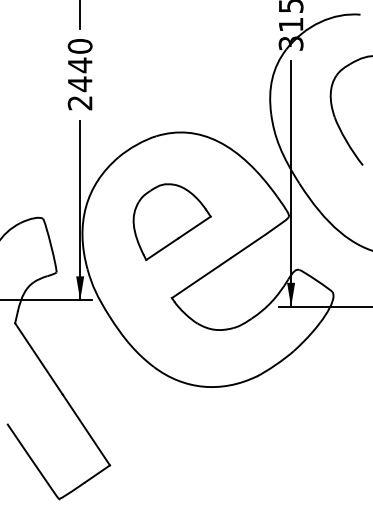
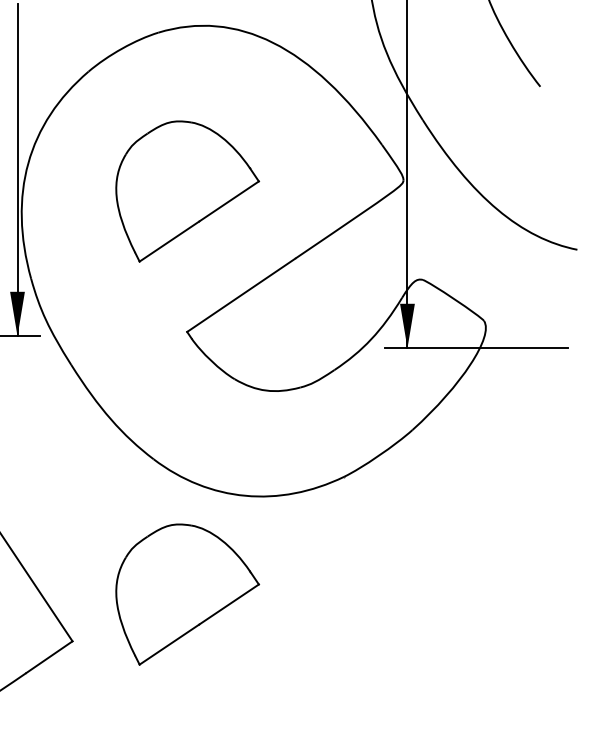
part: (171, 440) -> (186, 595), added

